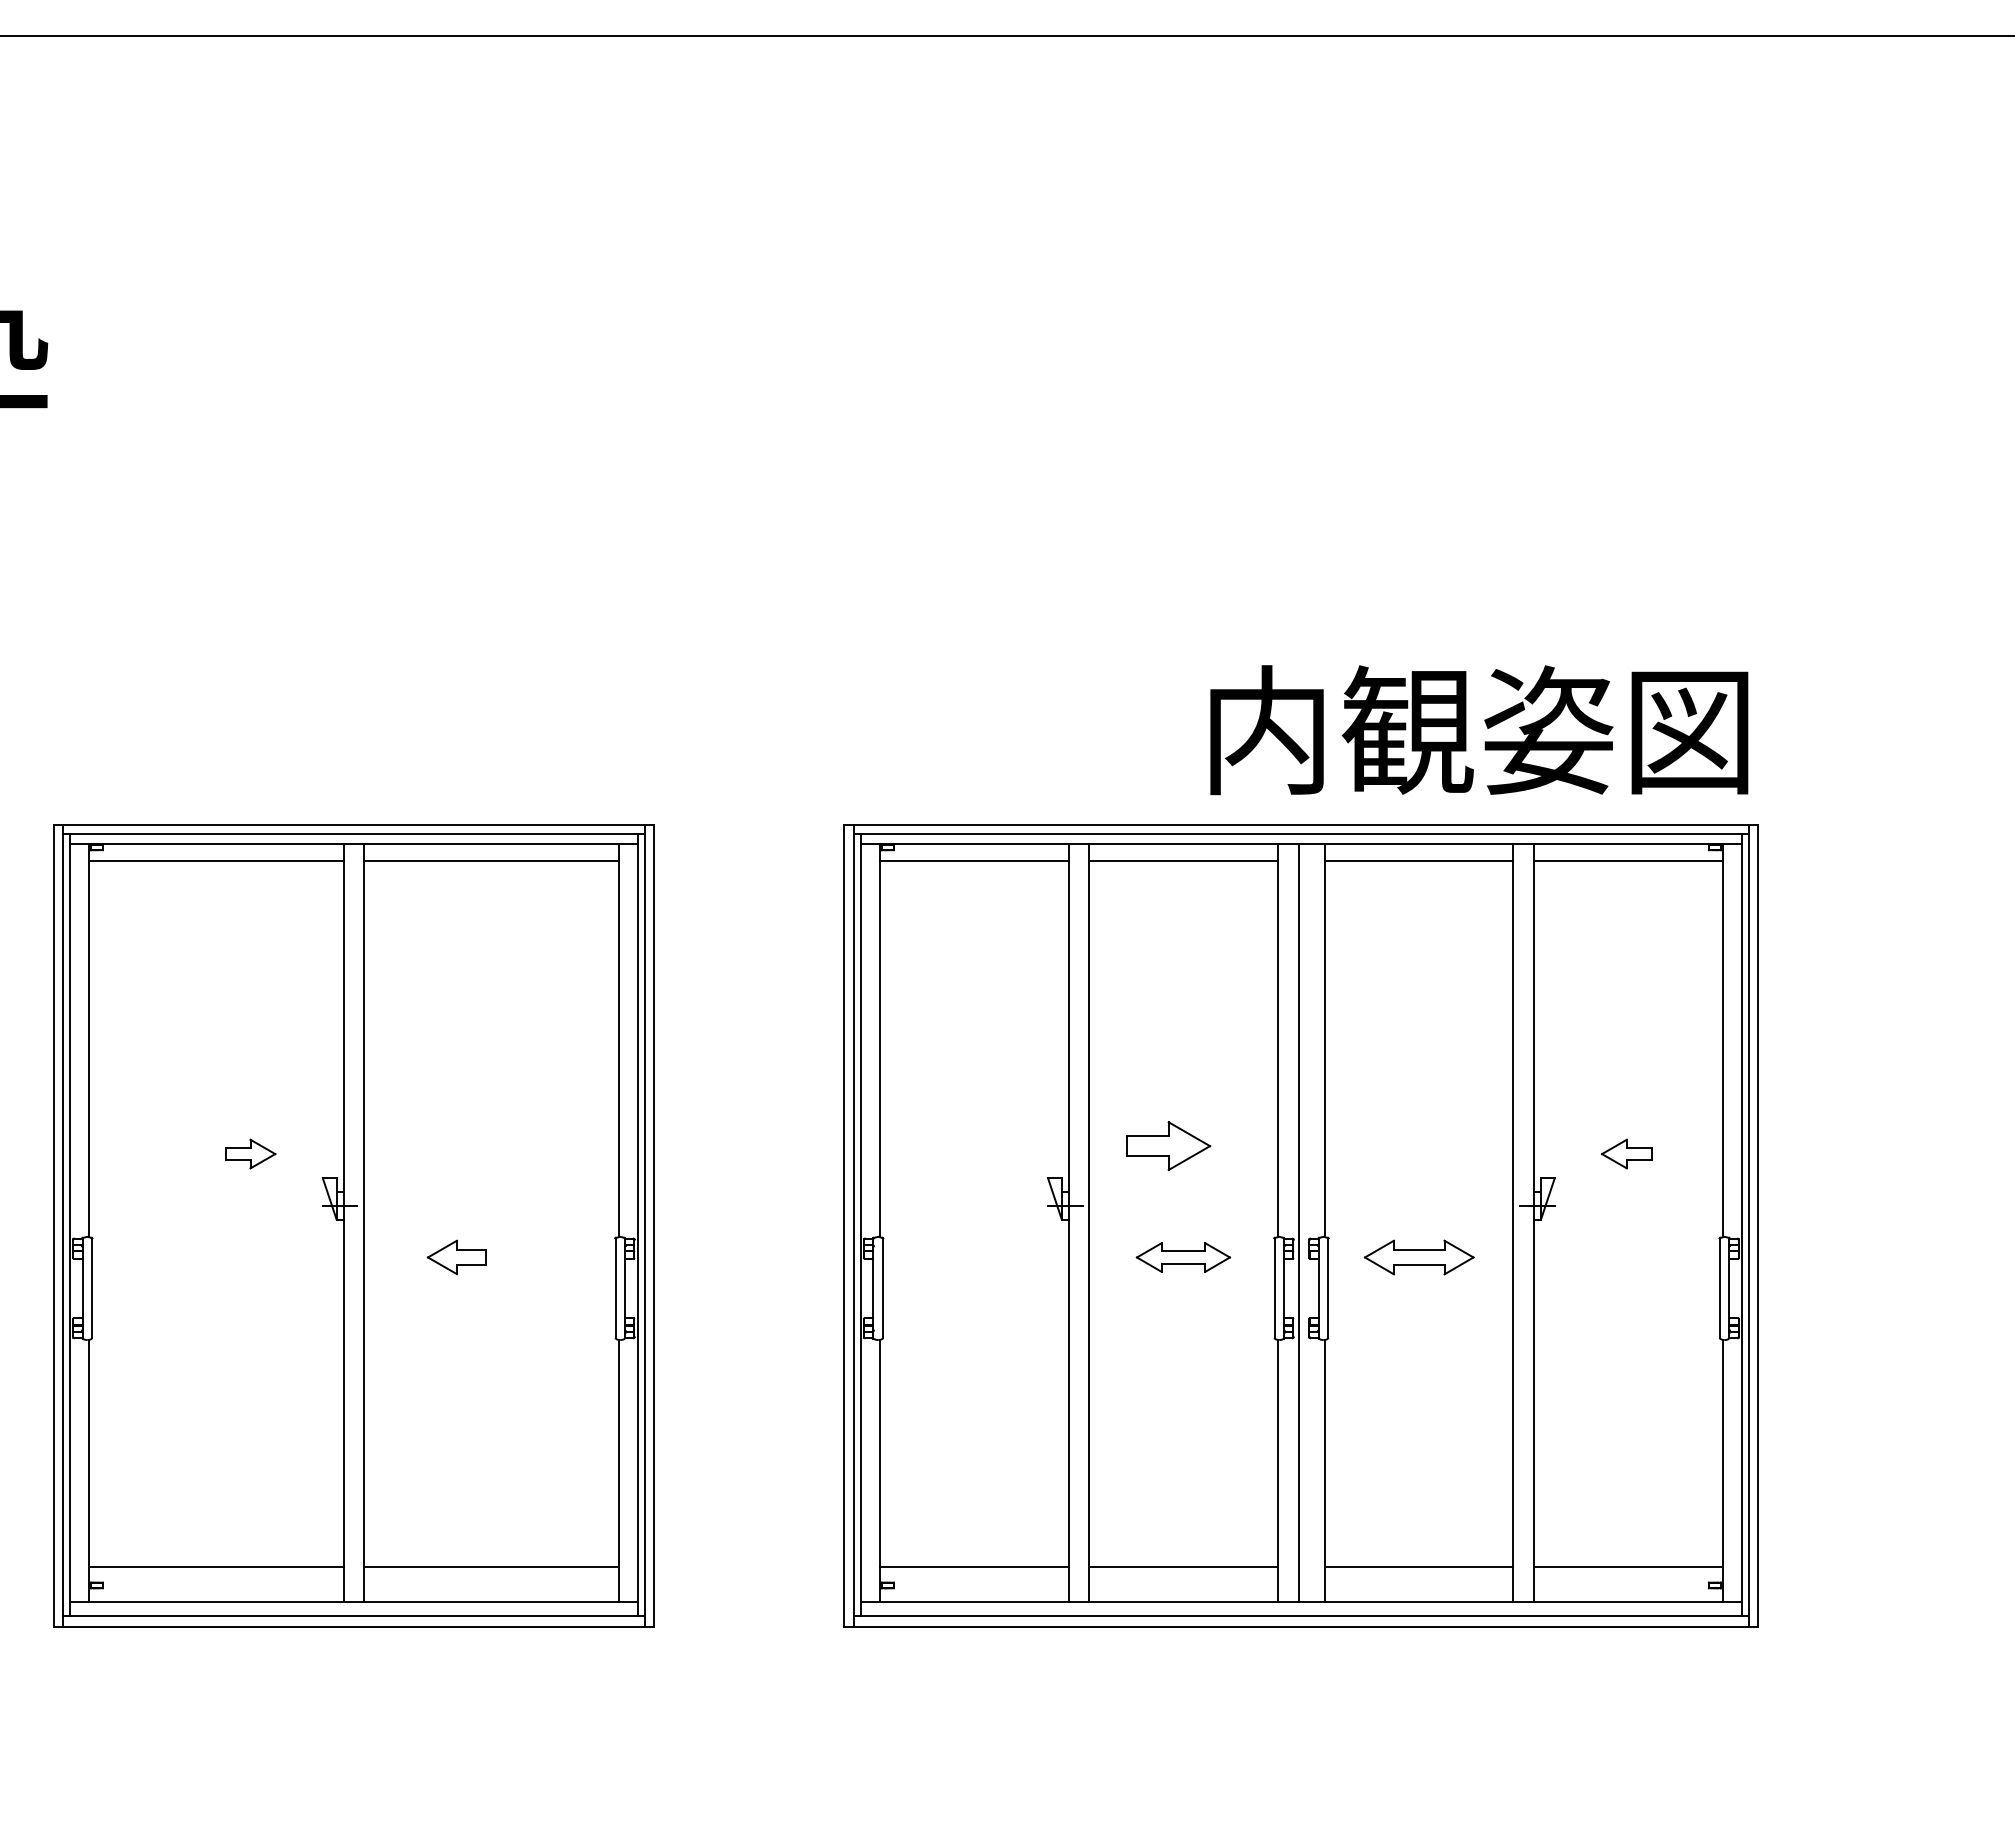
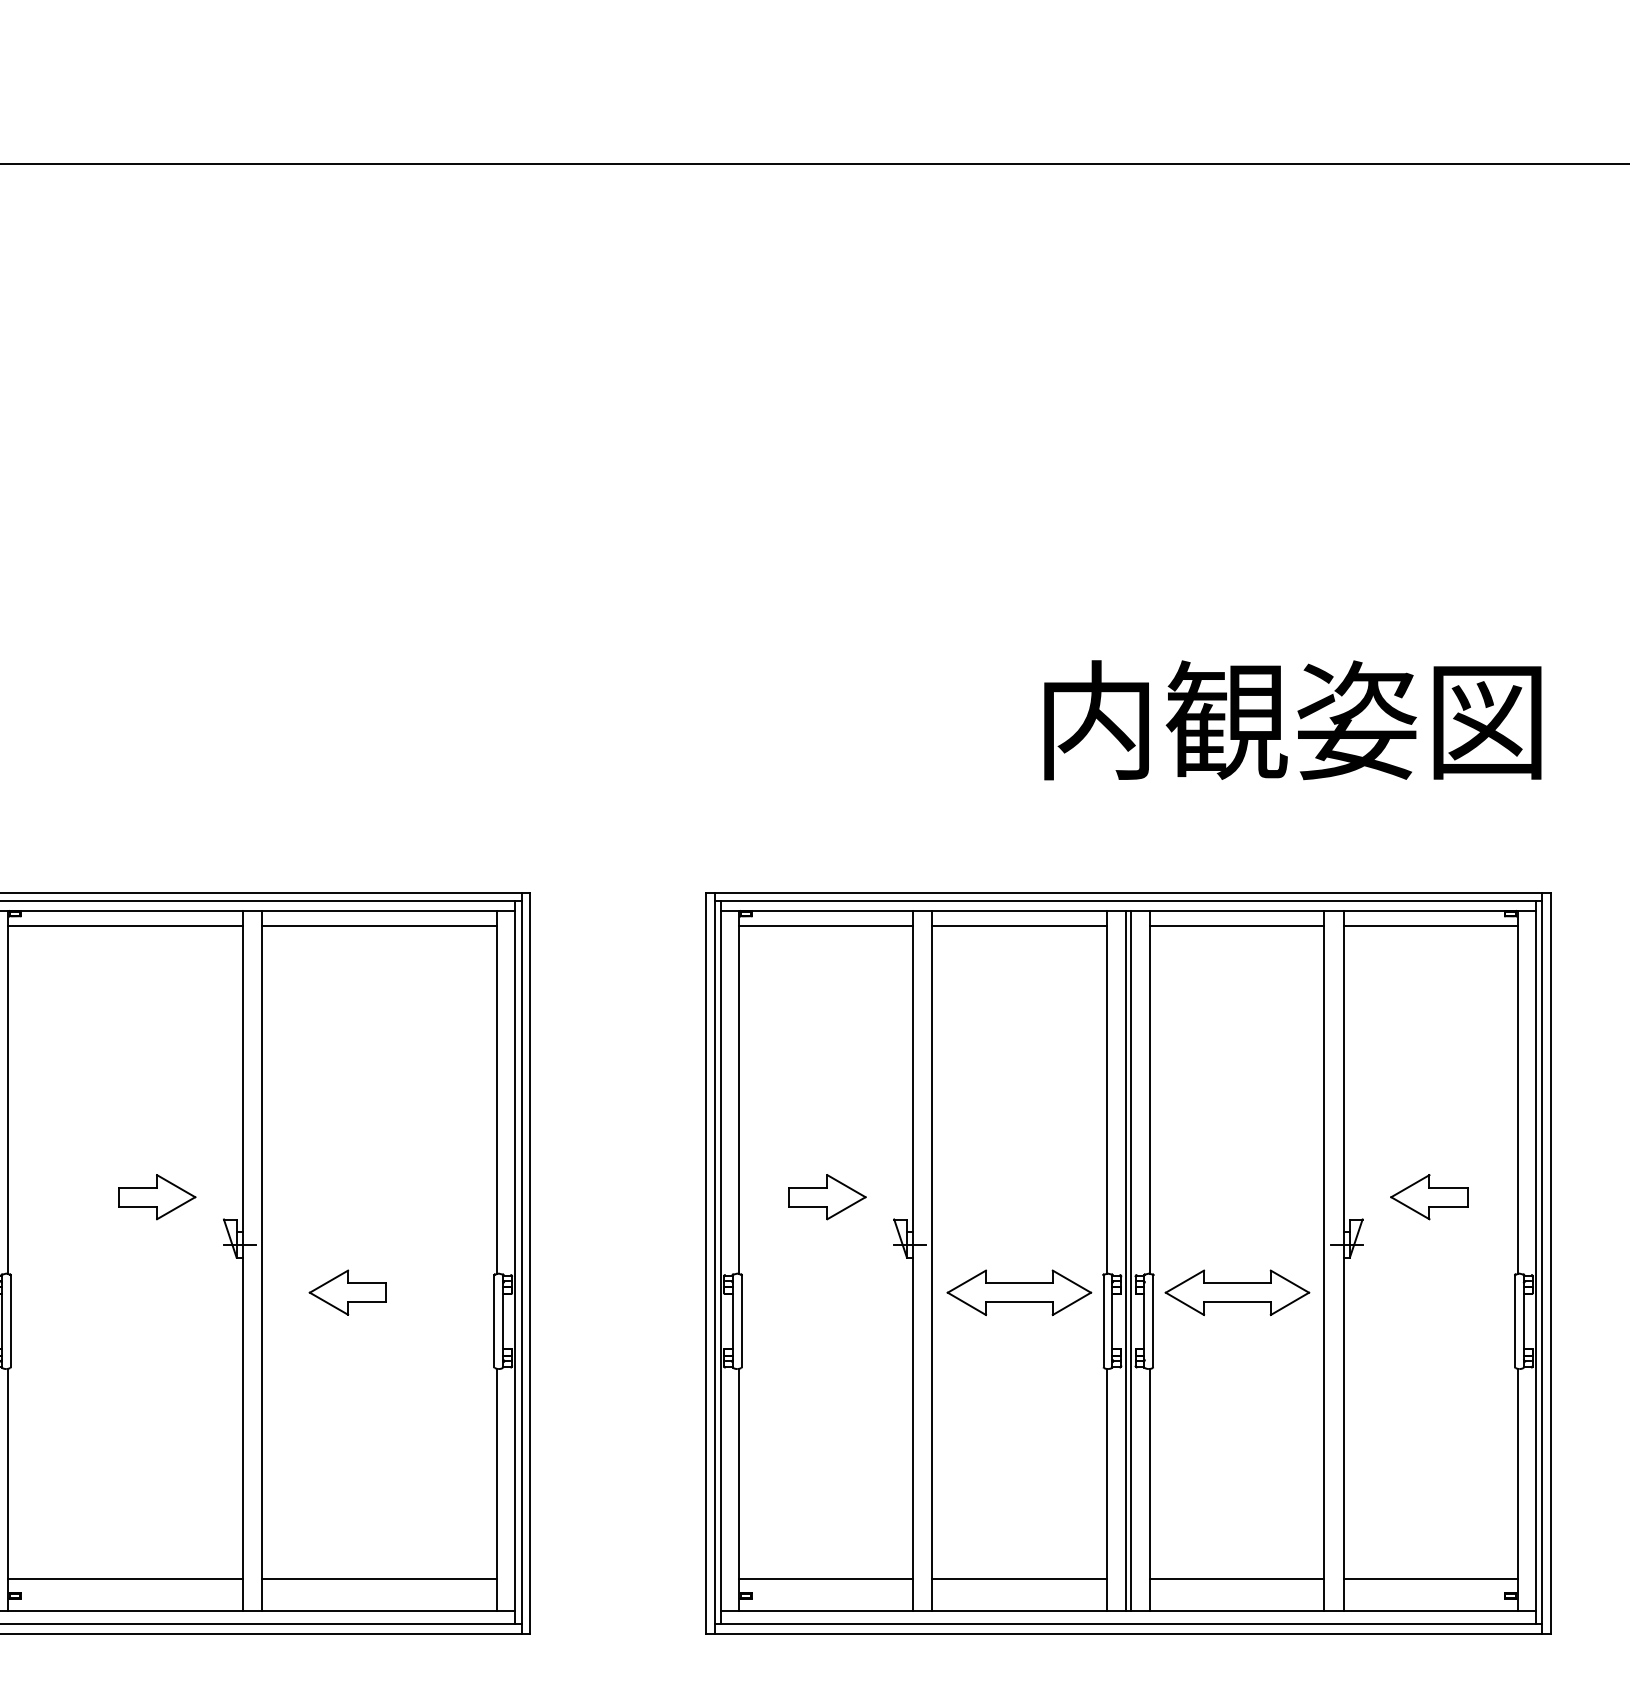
text: (1479, 730) -> (1293, 720), moved
part: (1168, 1145) -> (827, 1196), moved
part: (250, 1153) -> (157, 1196), size x1.67
part: (1626, 1153) -> (1428, 1196), size x1.67
line: (1304, 1222) -> (1131, 1260), added
part: (456, 1257) -> (347, 1292), size x1.43
part: (1183, 1257) -> (1019, 1292), size x1.67
part: (1418, 1257) -> (1236, 1292), size x1.43

